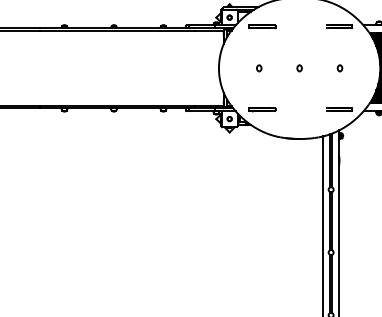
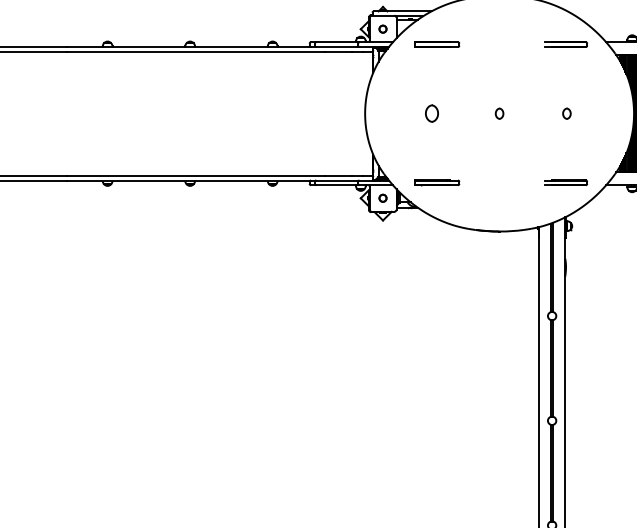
part: (259, 68) -> (432, 113), size x1.6

